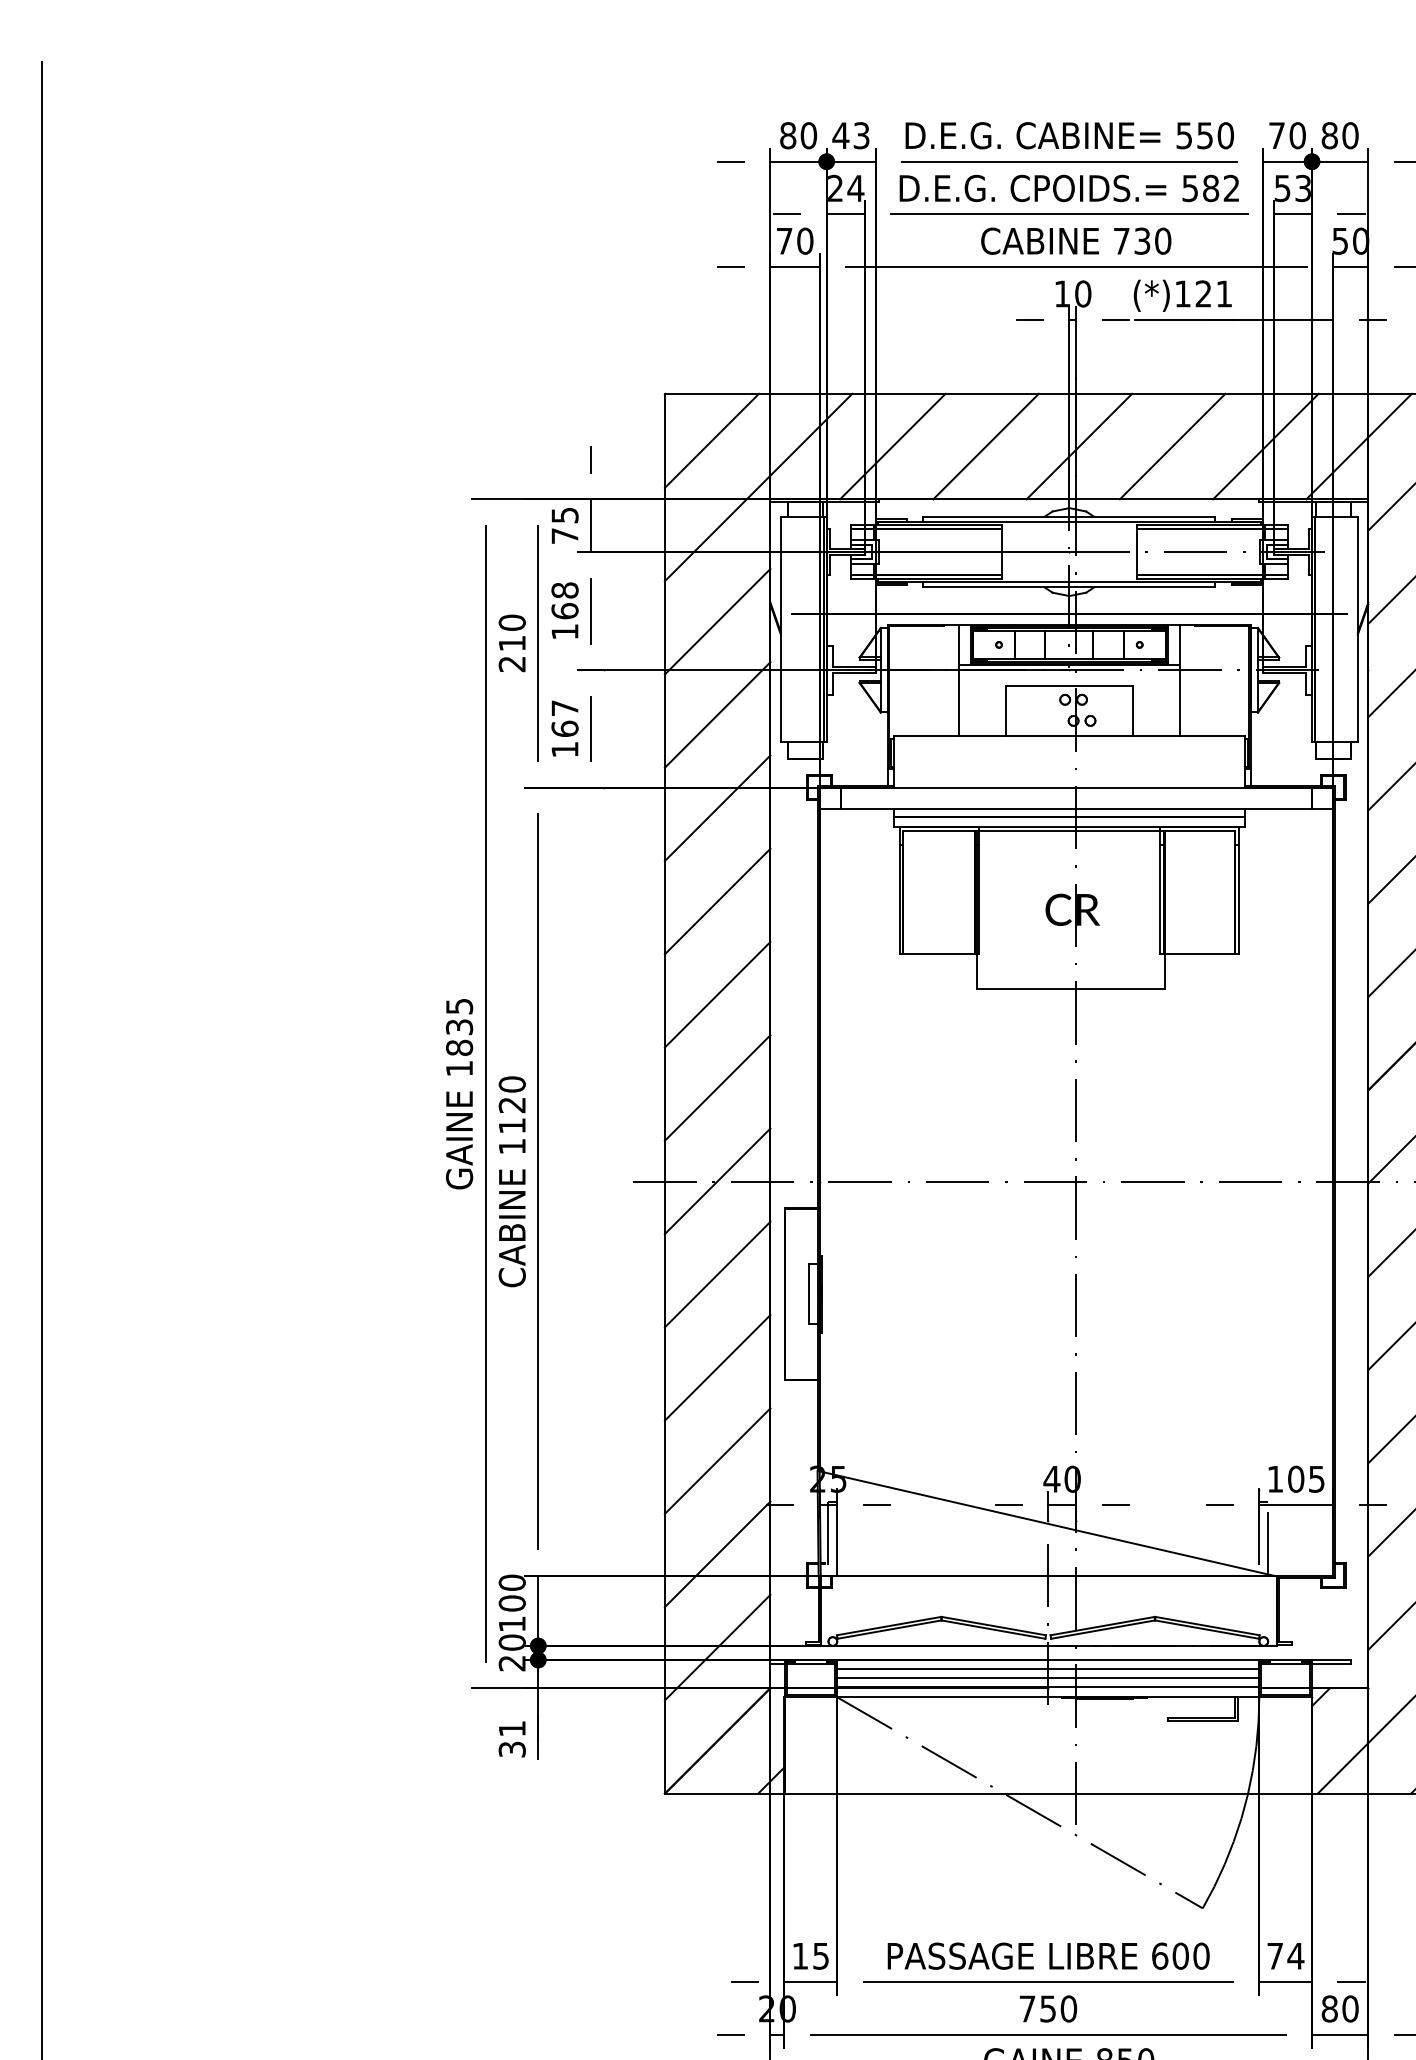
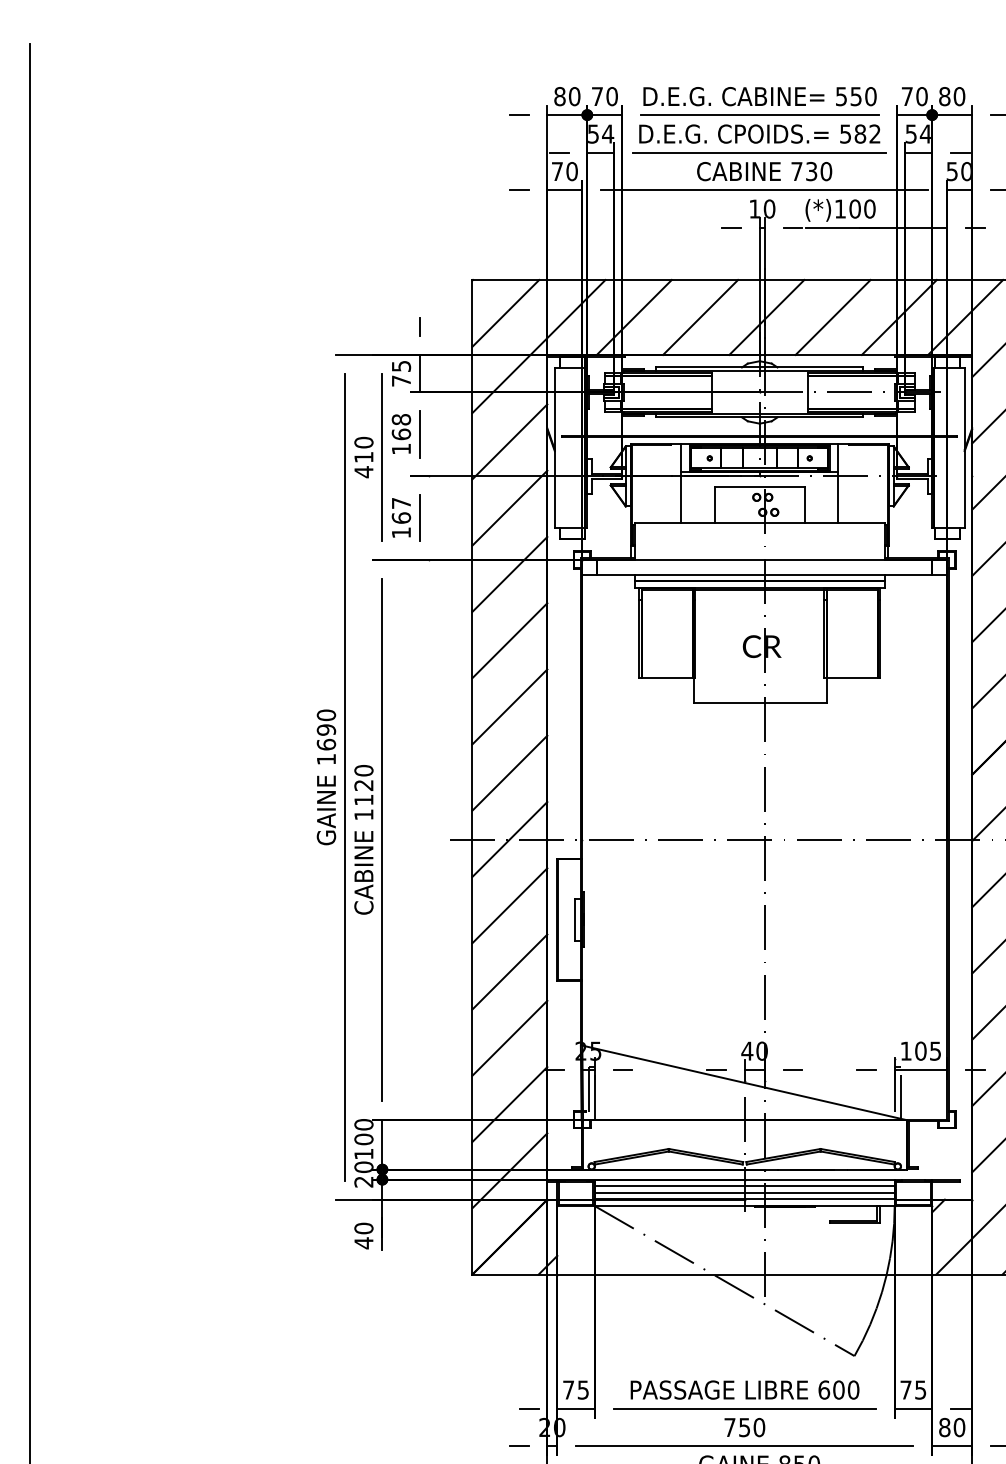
text: (850, 135) -> (604, 96), 43 -> 70
text: (835, 188) -> (593, 134), 24 -> 54
text: (1302, 188) -> (925, 134), 53 -> 54
text: (1213, 293) -> (862, 208), (*)121 -> (*)100
text: (511, 663) -> (363, 471), 210 -> 410
text: (459, 1026) -> (326, 729), 1835 -> 1690
text: (511, 1739) -> (363, 1236), 31 -> 40
text: (799, 1956) -> (568, 1390), 15 -> 75
text: (1295, 1956) -> (920, 1390), 74 -> 75

